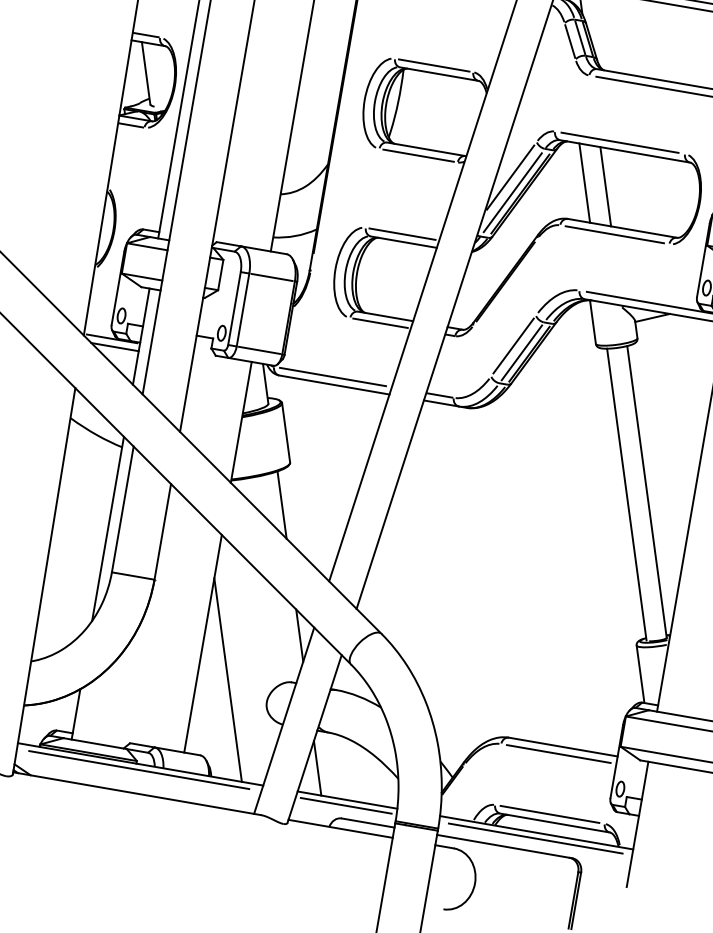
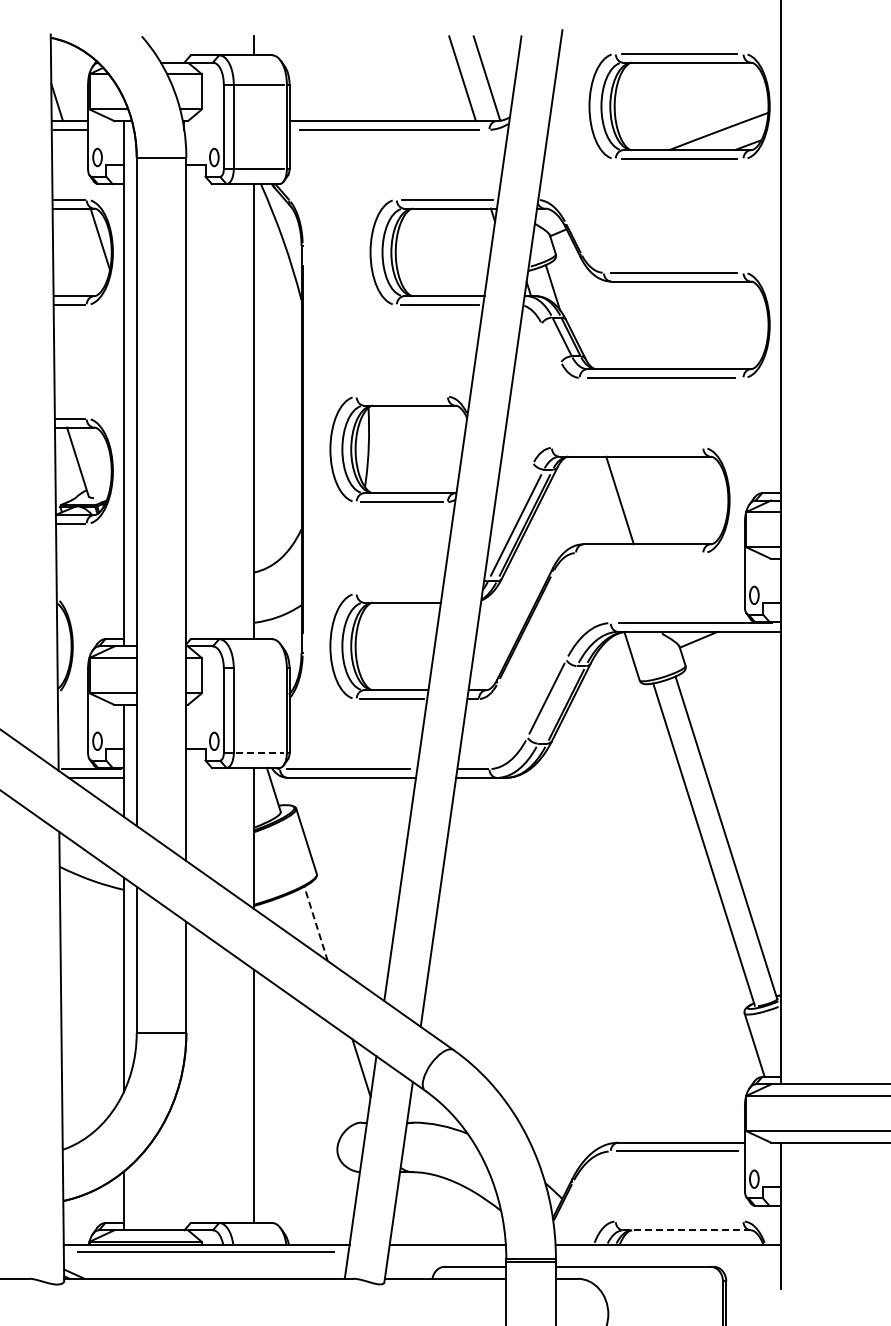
line: (570, 40) -> (551, 342), removed
line: (434, 65) -> (402, 396), removed
line: (619, 142) -> (627, 447), removed
line: (510, 177) -> (510, 508), removed
line: (584, 183) -> (595, 500), removed
line: (401, 233) -> (398, 593), removed
line: (614, 235) -> (639, 553), removed
line: (272, 277) -> (260, 668), removed
line: (259, 350) -> (260, 753), solid -> dashed
line: (521, 352) -> (557, 704), removed
line: (281, 504) -> (315, 923), solid -> dashed
line: (227, 679) -> (288, 1131), removed
line: (317, 768) -> (407, 1214), removed
line: (346, 805) -> (447, 1251), removed
line: (549, 814) -> (679, 1221), removed
line: (555, 823) -> (687, 1230), solid -> dashed
line: (535, 838) -> (668, 1251), removed

